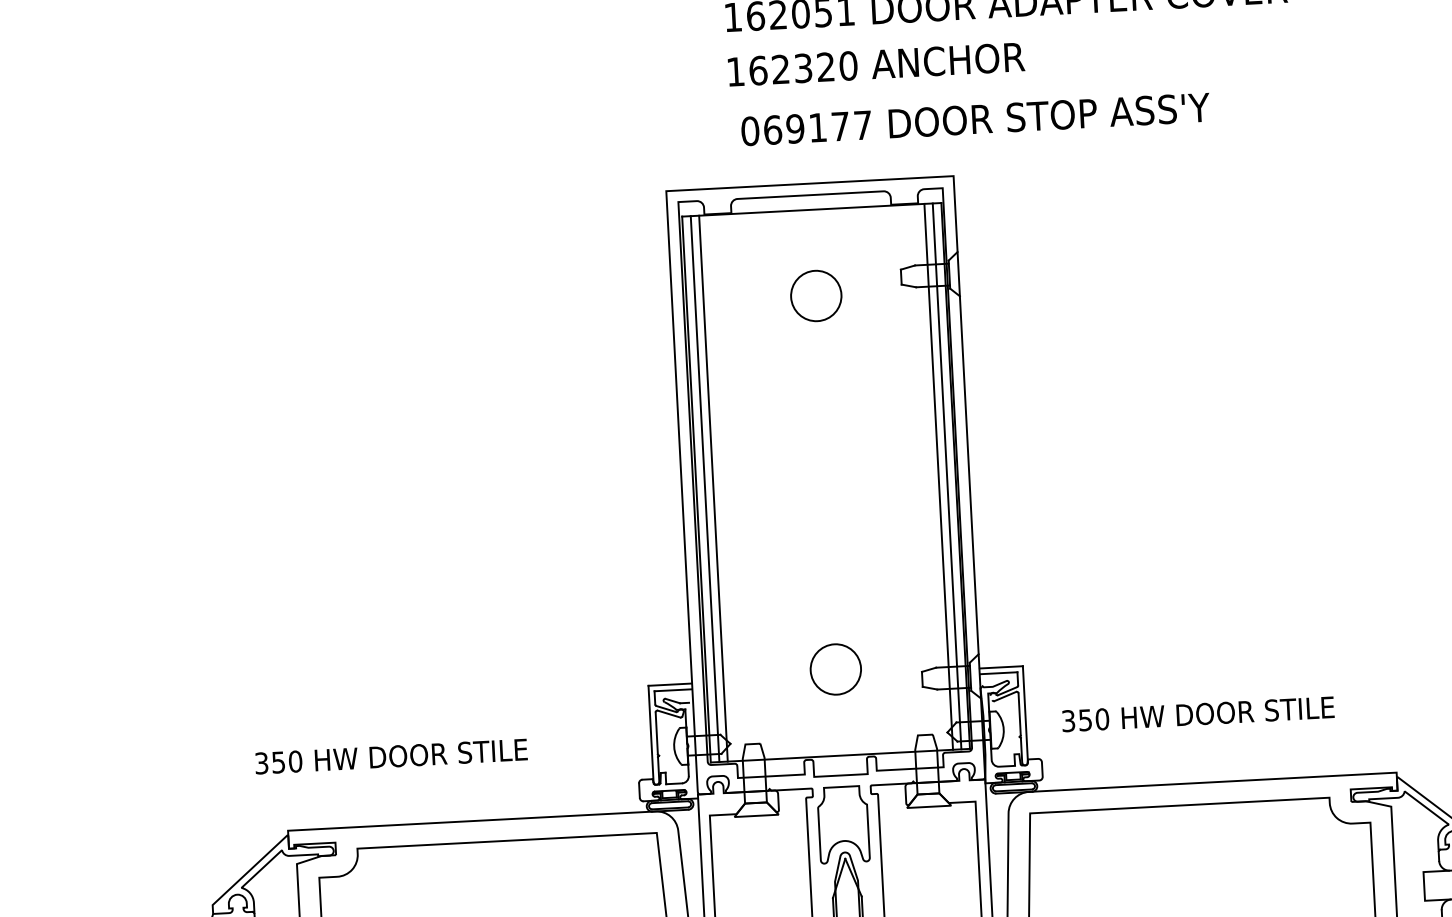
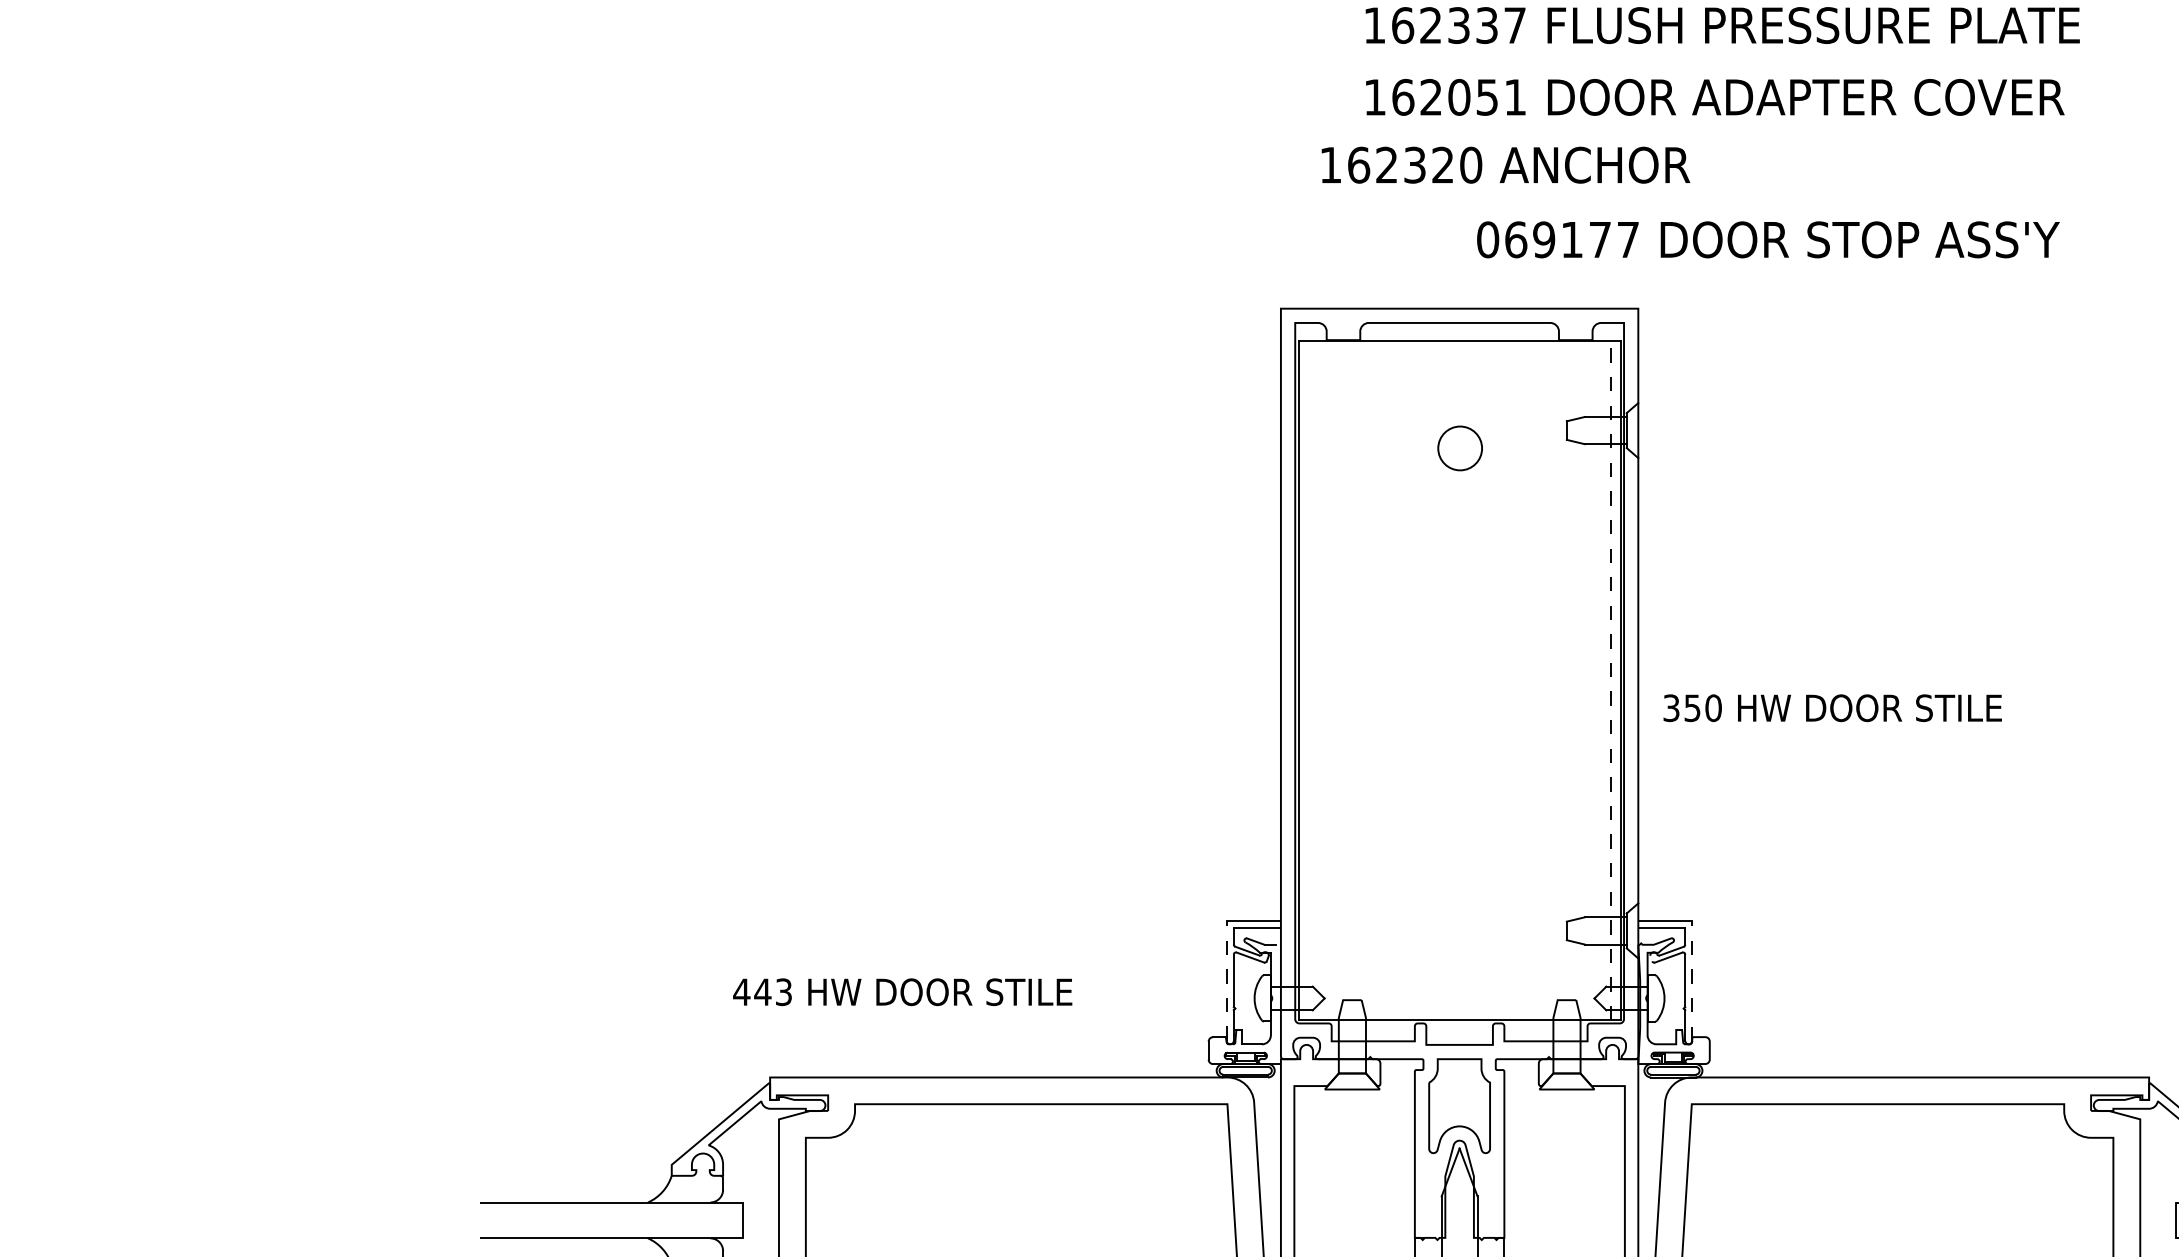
text: (876, 63) -> (1505, 164), moved
text: (975, 119) -> (1768, 239), moved
circle: (815, 296) -> (1459, 448), size x0.7
line: (938, 476) -> (1600, 680), removed
line: (946, 476) -> (1610, 680), solid -> dashed
line: (704, 488) -> (1309, 680), removed
line: (713, 488) -> (1320, 680), removed
circle: (836, 669) -> (1460, 912), removed
line: (1025, 713) -> (1692, 980), solid -> dashed
text: (1198, 714) -> (1832, 708), moved
line: (650, 733) -> (1226, 980), solid -> dashed
text: (278, 762) -> (762, 992), 350 -> 443

